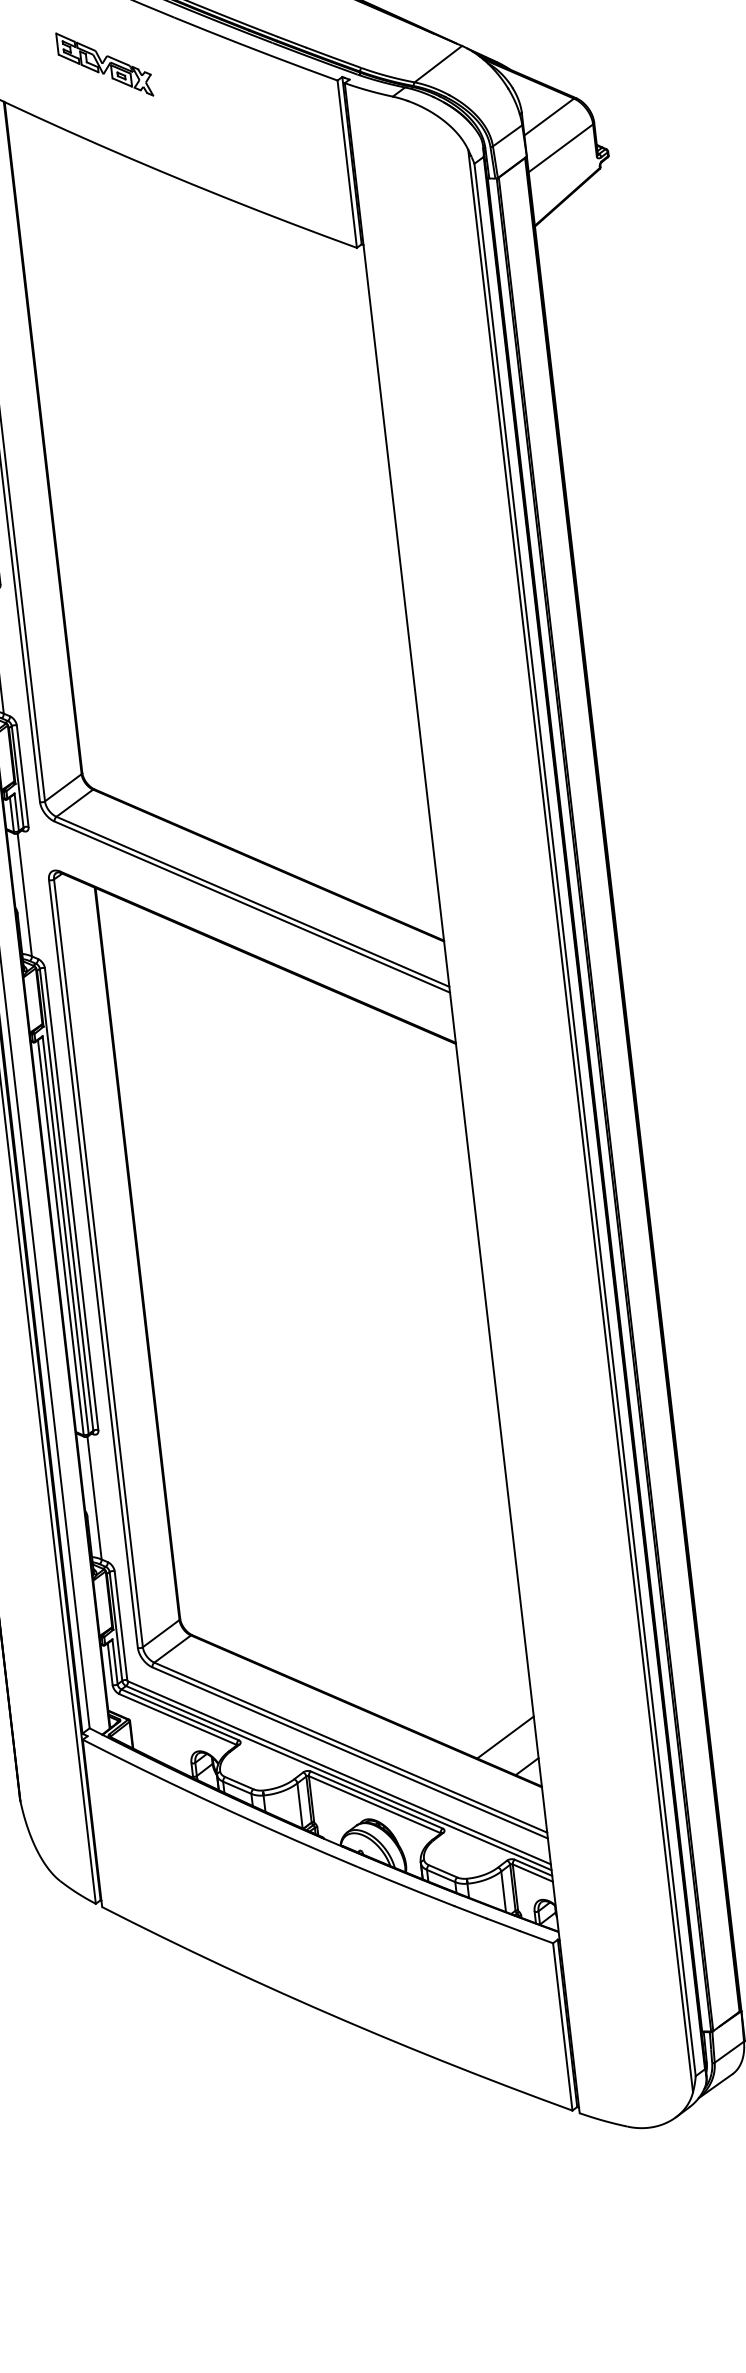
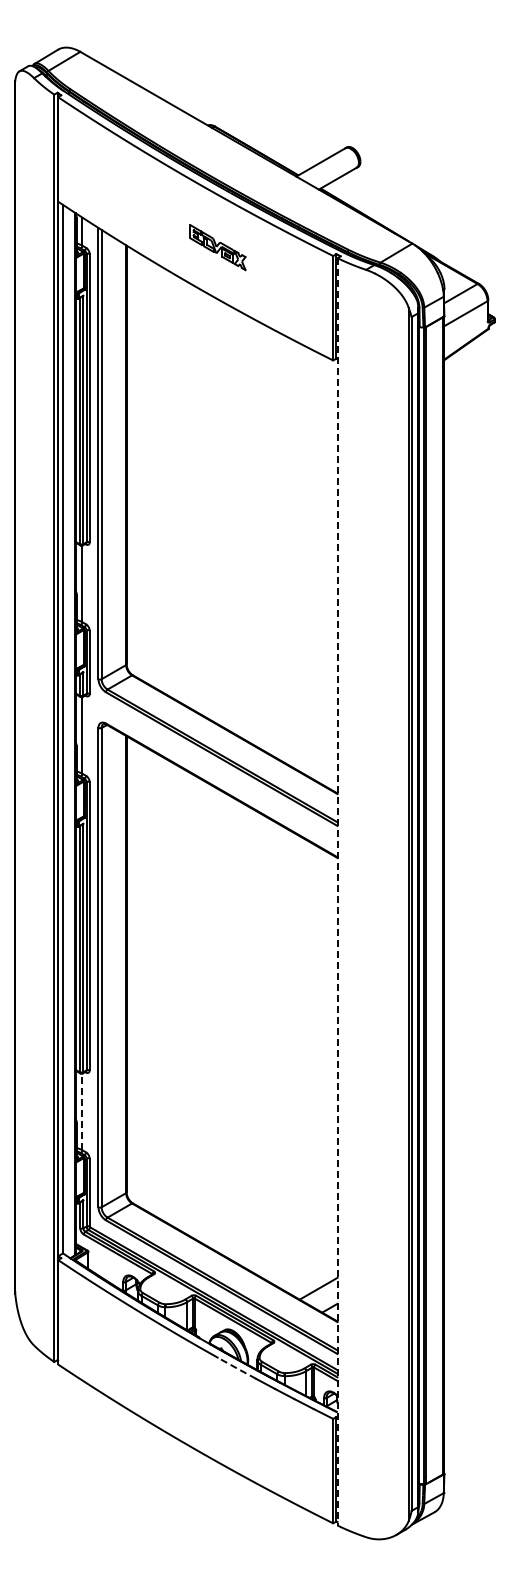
part: (104, 64) -> (217, 247), moved
line: (462, 1097) -> (337, 891), solid -> dashed
line: (94, 1497) -> (82, 1111), solid -> dashed
line: (390, 1880) -> (237, 1368), solid -> dashed

